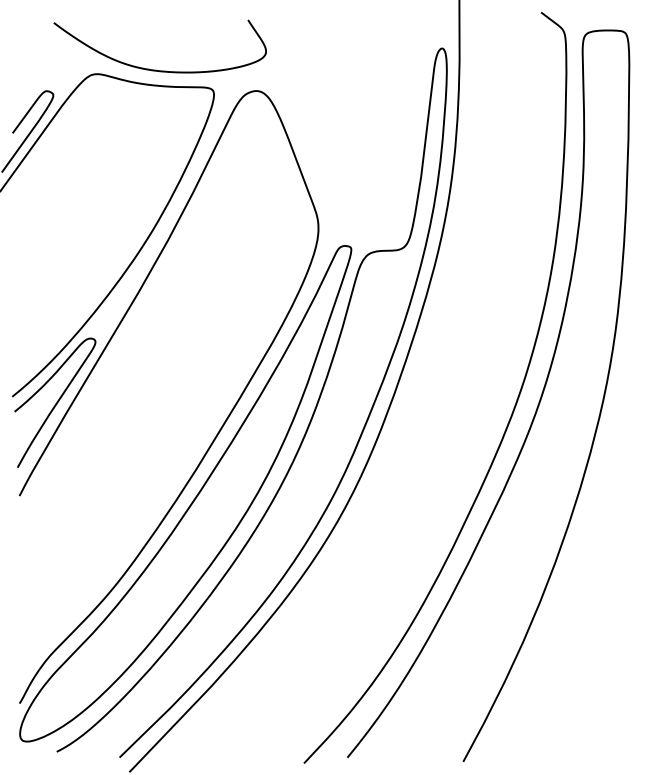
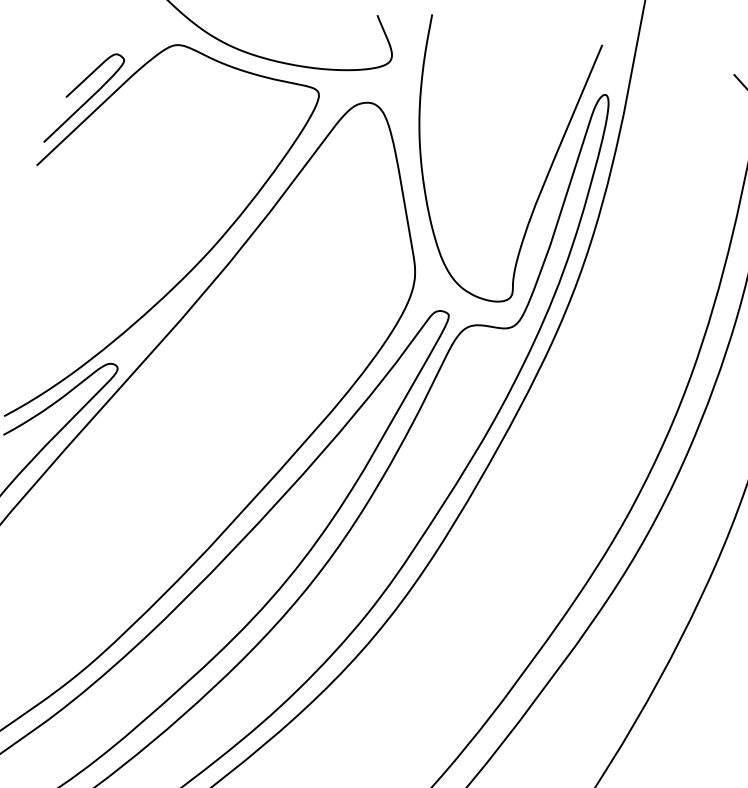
curve: (405, 129) -> (542, 184), added

